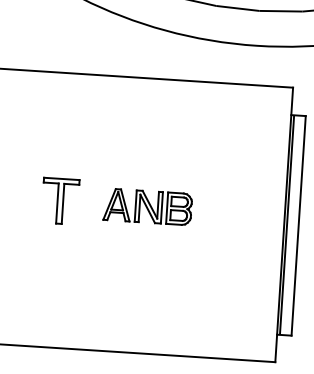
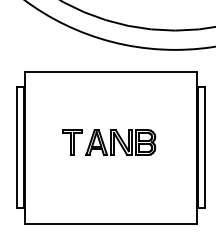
part: (147, 206) -> (120, 142), size x1.43

